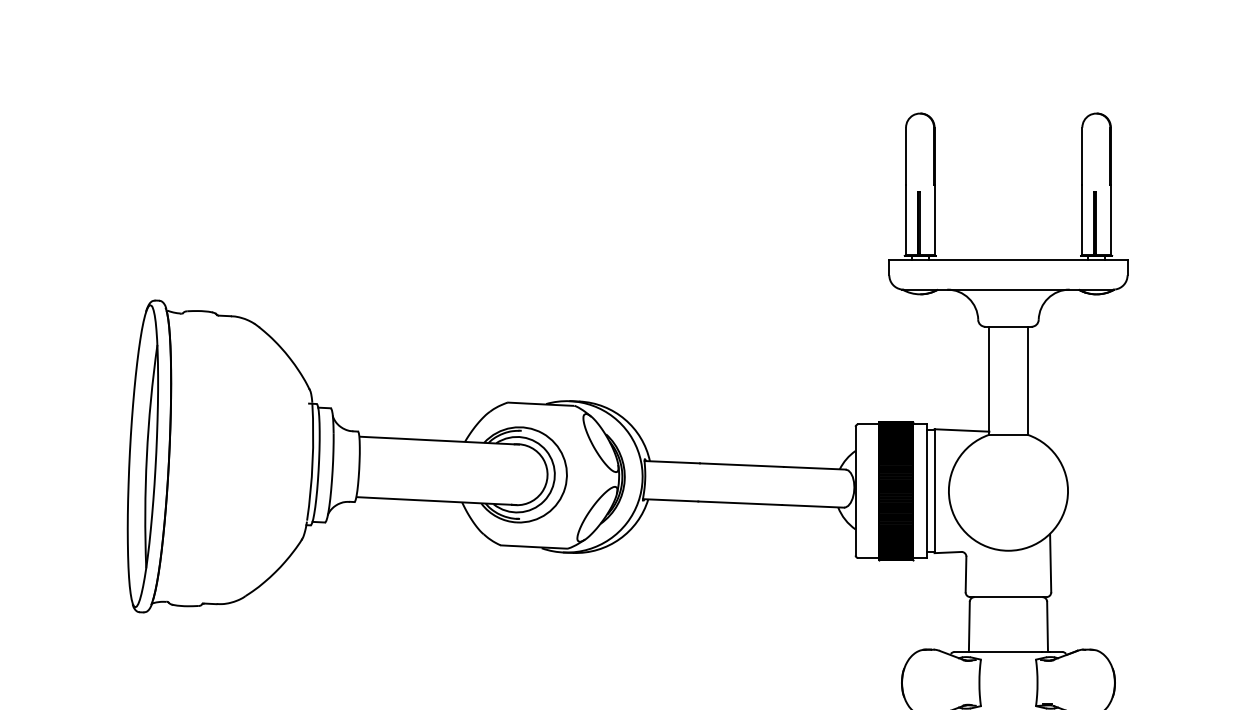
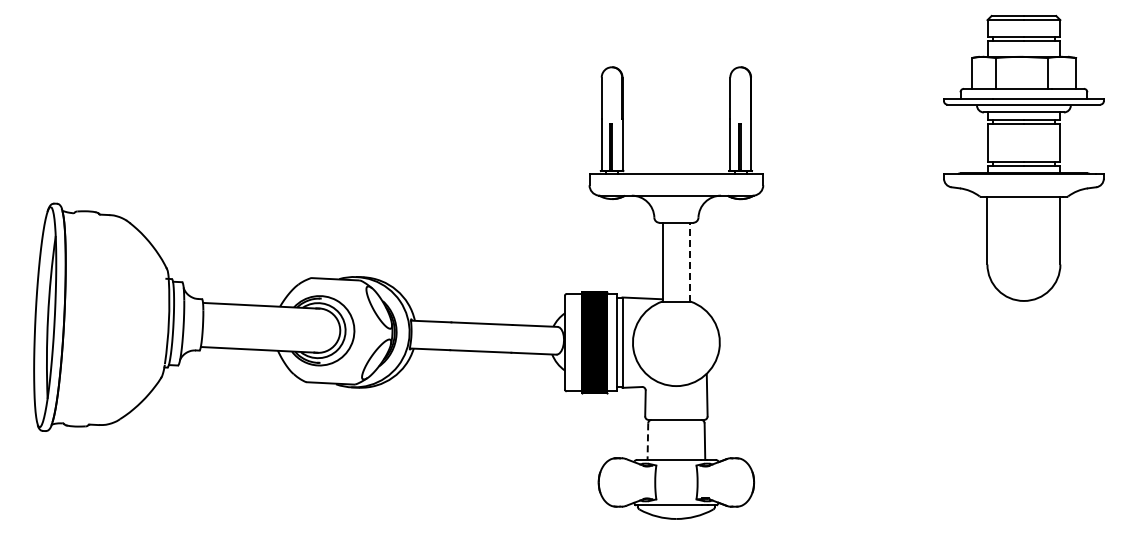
line: (1027, 379) -> (690, 261), solid -> dashed
line: (968, 628) -> (647, 442), solid -> dashed

